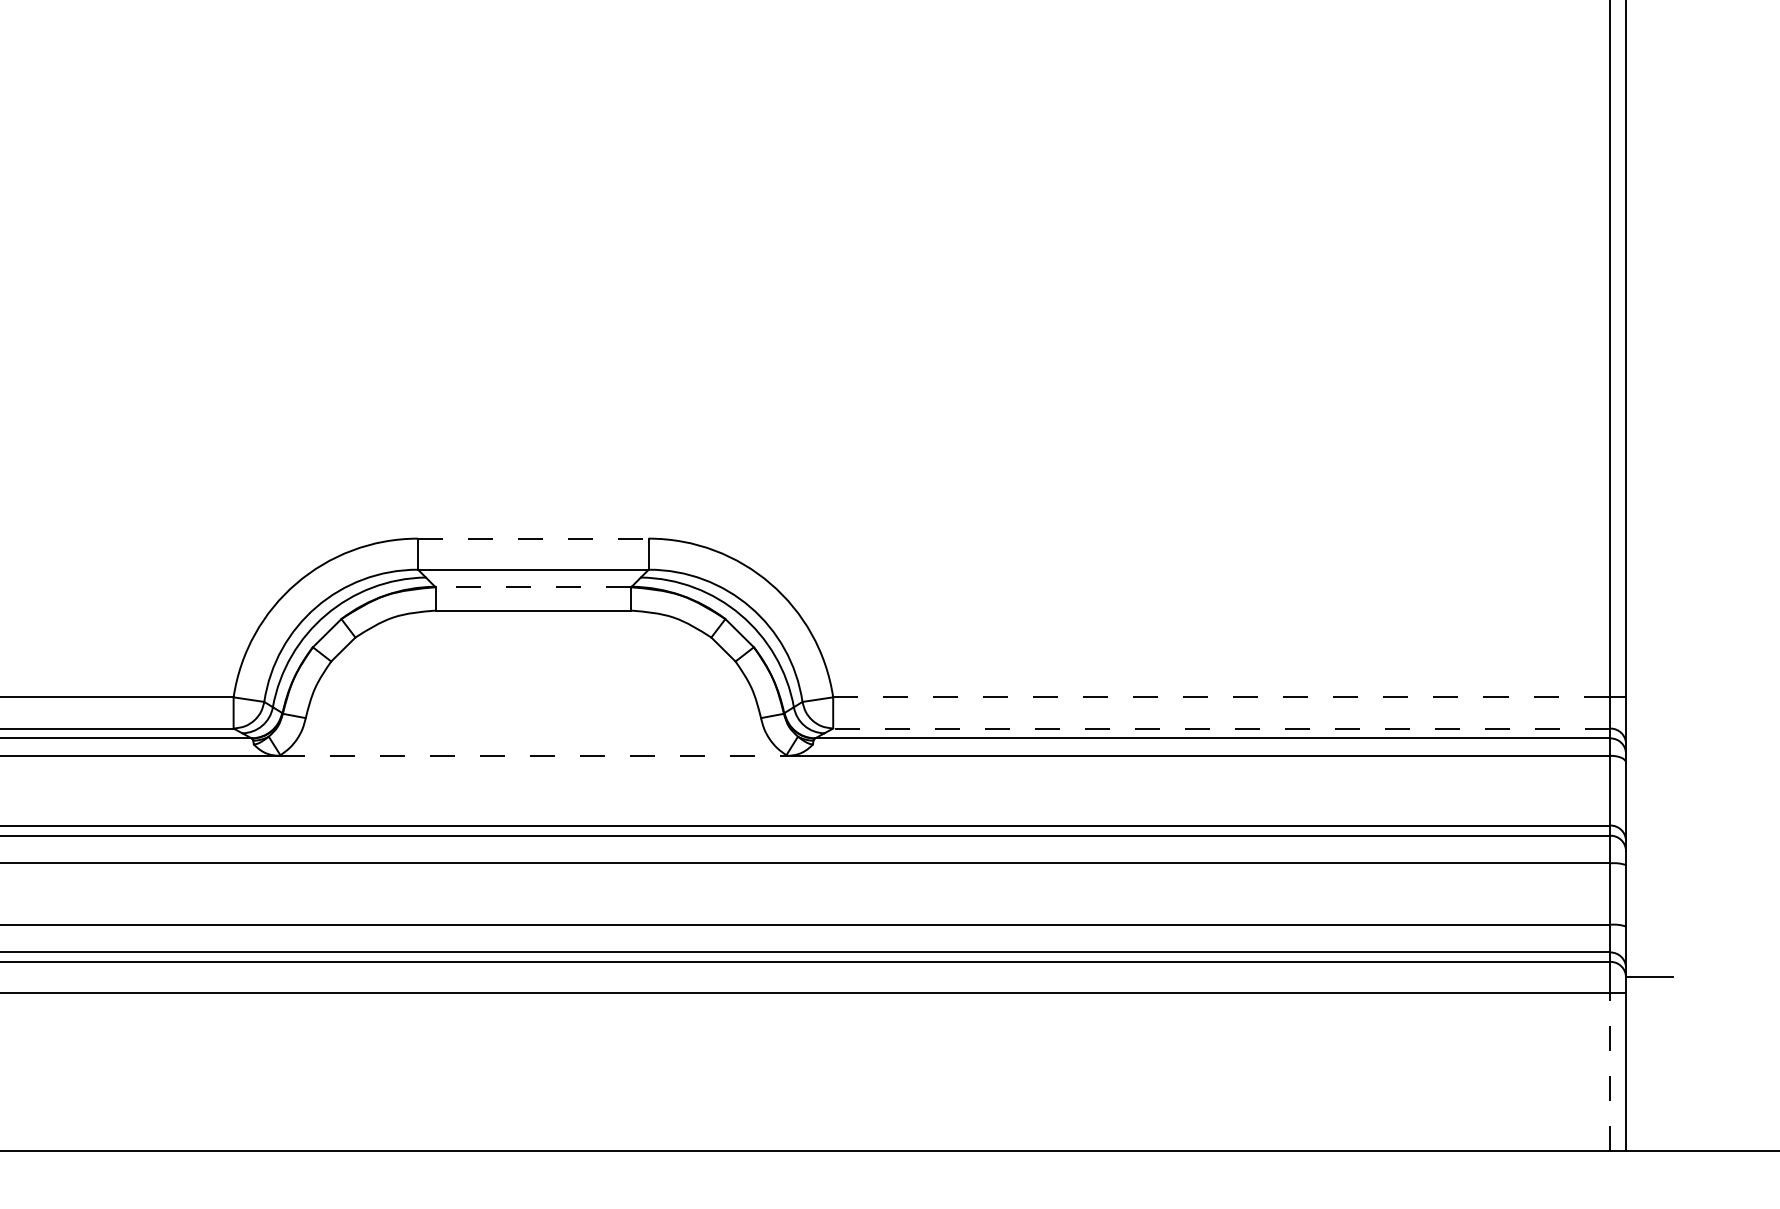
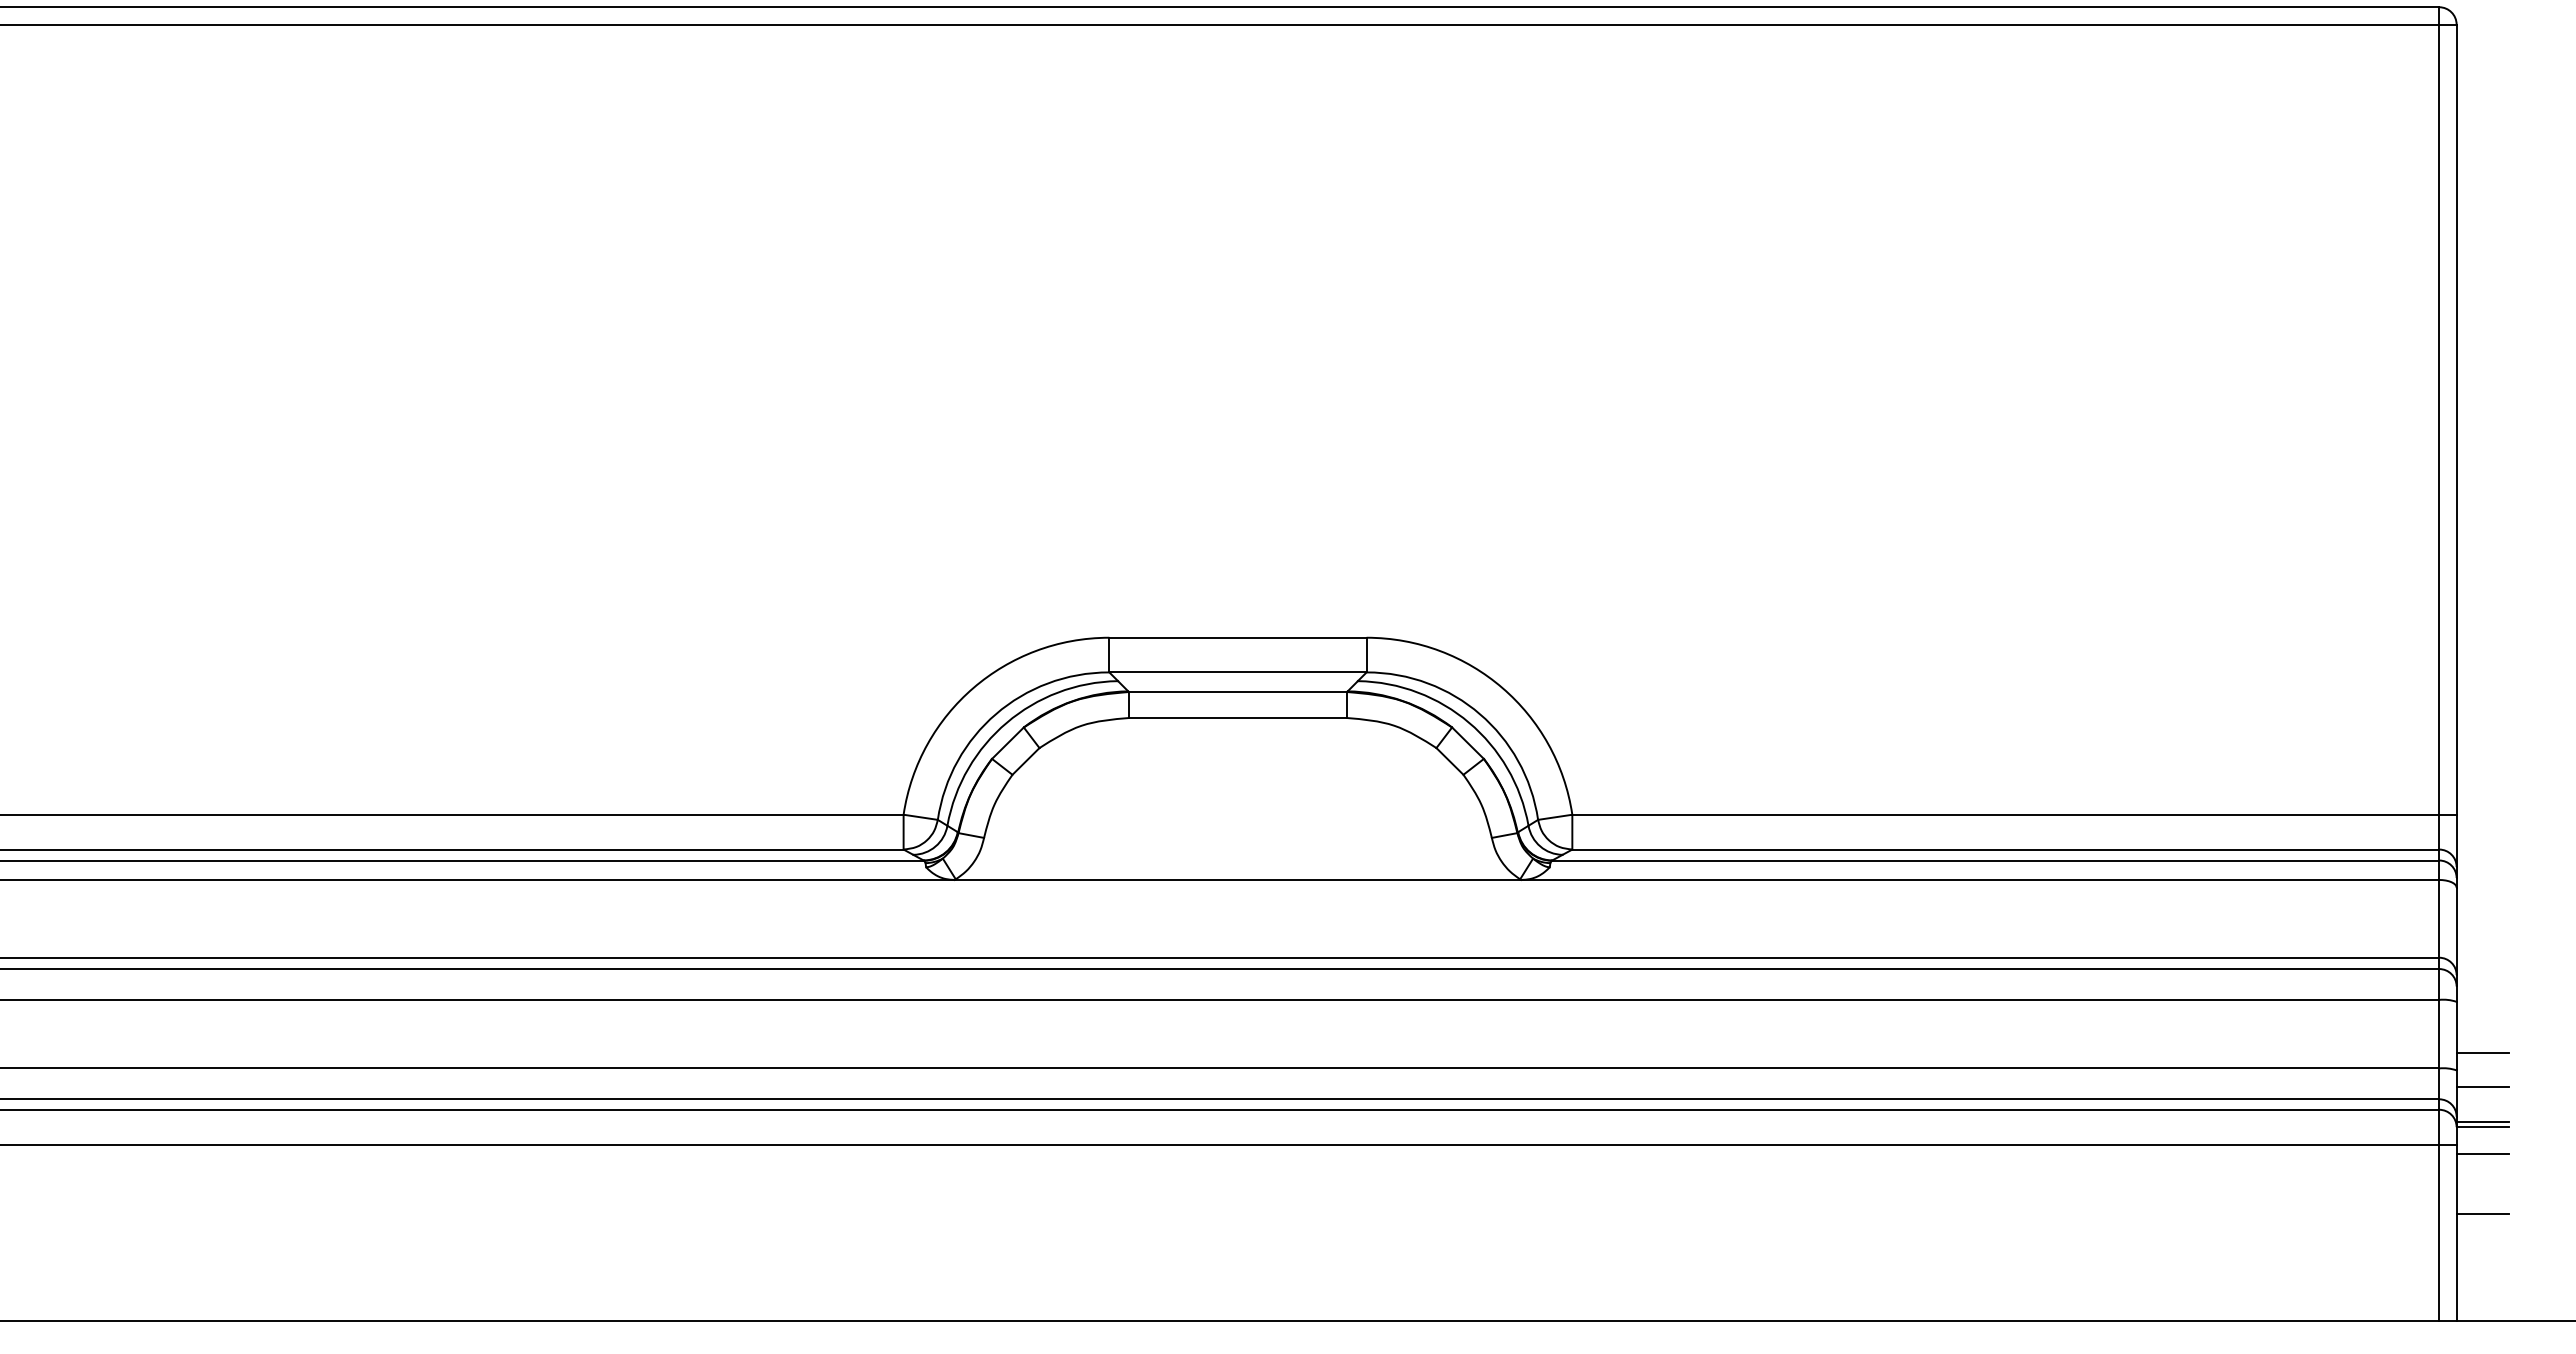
line: (532, 538) -> (1237, 637), dashed -> solid
line: (532, 587) -> (1237, 692), dashed -> solid
line: (1222, 697) -> (2006, 814), dashed -> solid
line: (1221, 728) -> (2005, 849), dashed -> solid
line: (533, 755) -> (1238, 879), dashed -> solid
line: (1649, 911) -> (2482, 1053), added
line: (1649, 941) -> (2482, 1087), added
line: (1649, 972) -> (2482, 1121), added
line: (1649, 1001) -> (2482, 1153), added
line: (1649, 1054) -> (2482, 1213), added
line: (1610, 1071) -> (2439, 1232), dashed -> solid

